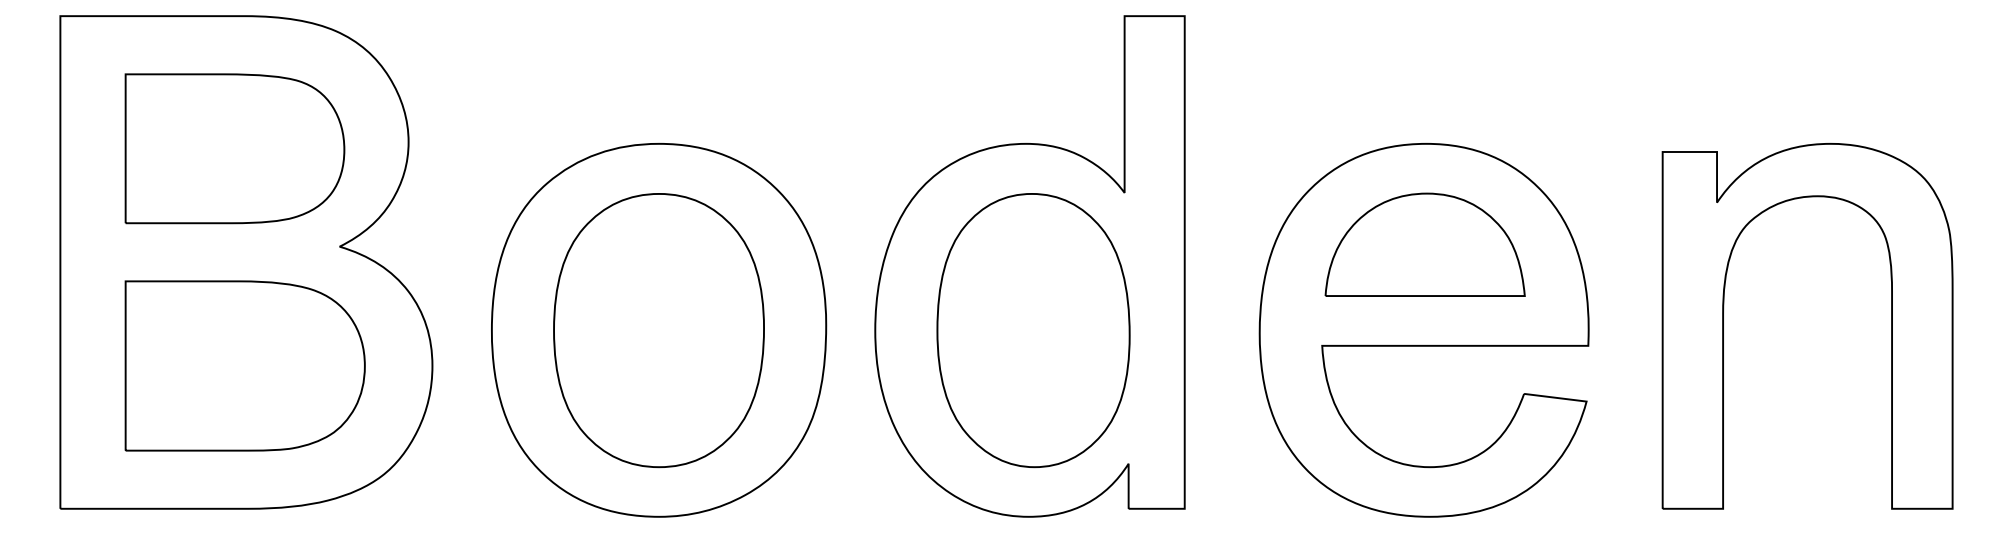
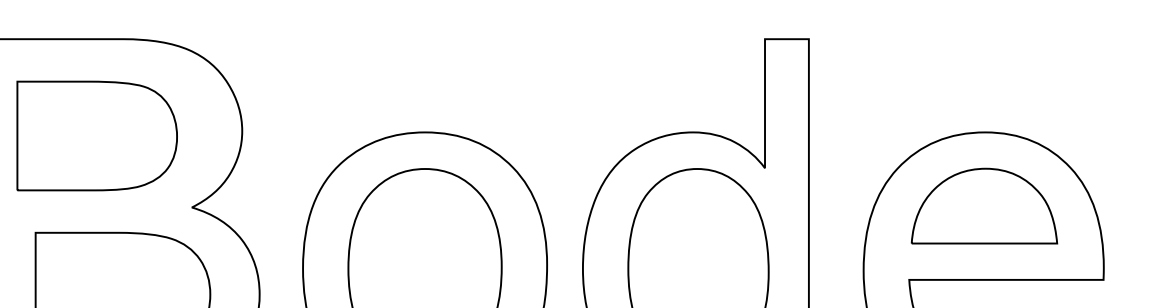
part: (234, 148) -> (96, 135), moved

